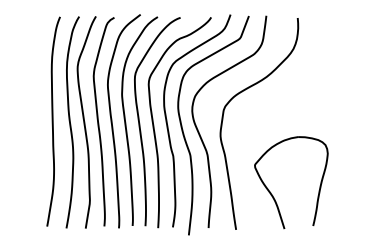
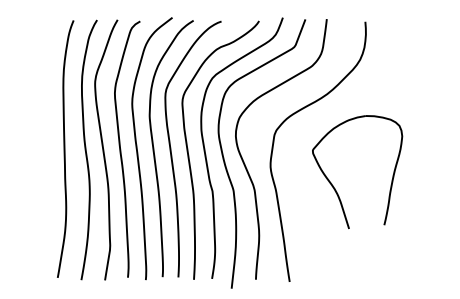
part: (273, 196) -> (335, 188), moved

